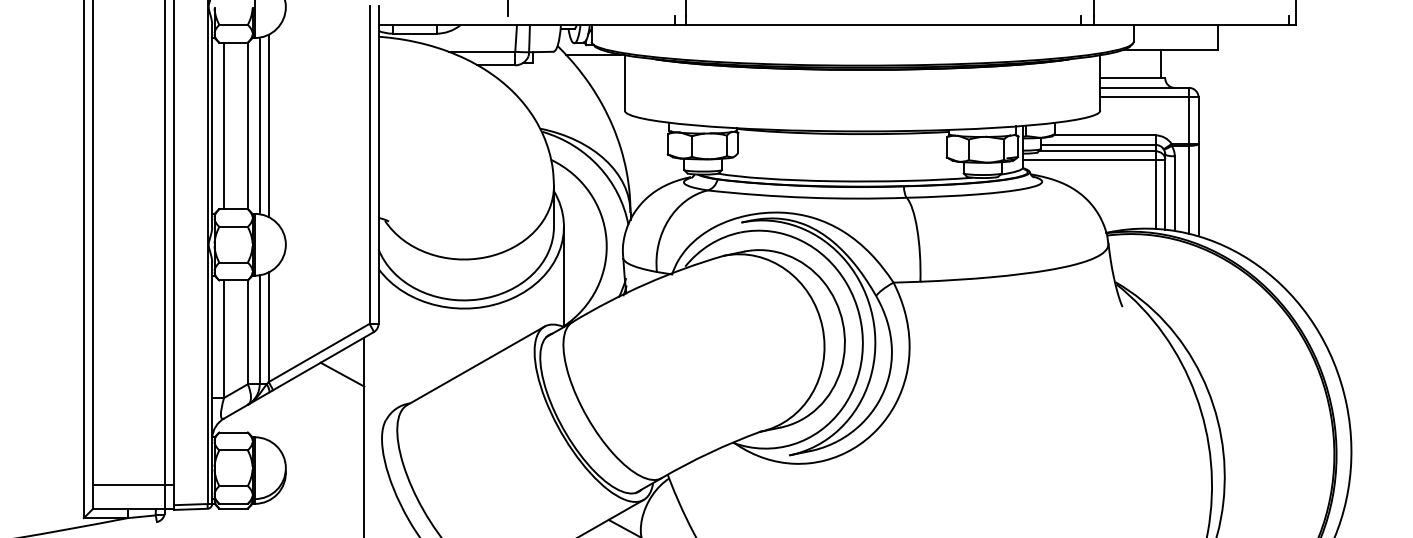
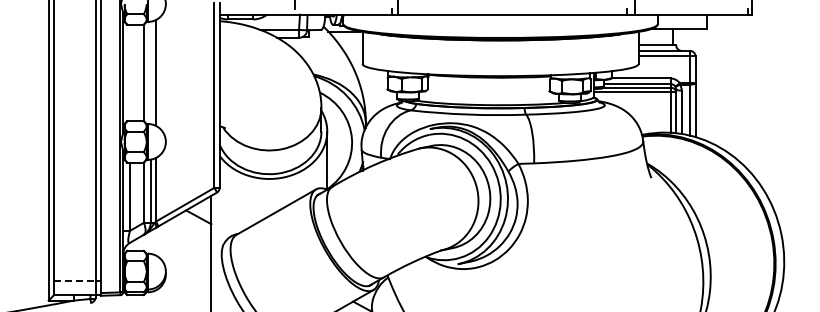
line: (224, 125) -> (130, 72), removed
line: (259, 125) -> (150, 72), removed
line: (128, 485) -> (74, 281), solid -> dashed

